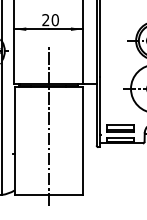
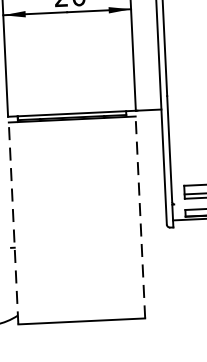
line: (48, 124) -> (75, 189), removed
line: (14, 140) -> (13, 222), solid -> dashed
line: (82, 140) -> (140, 216), solid -> dashed

